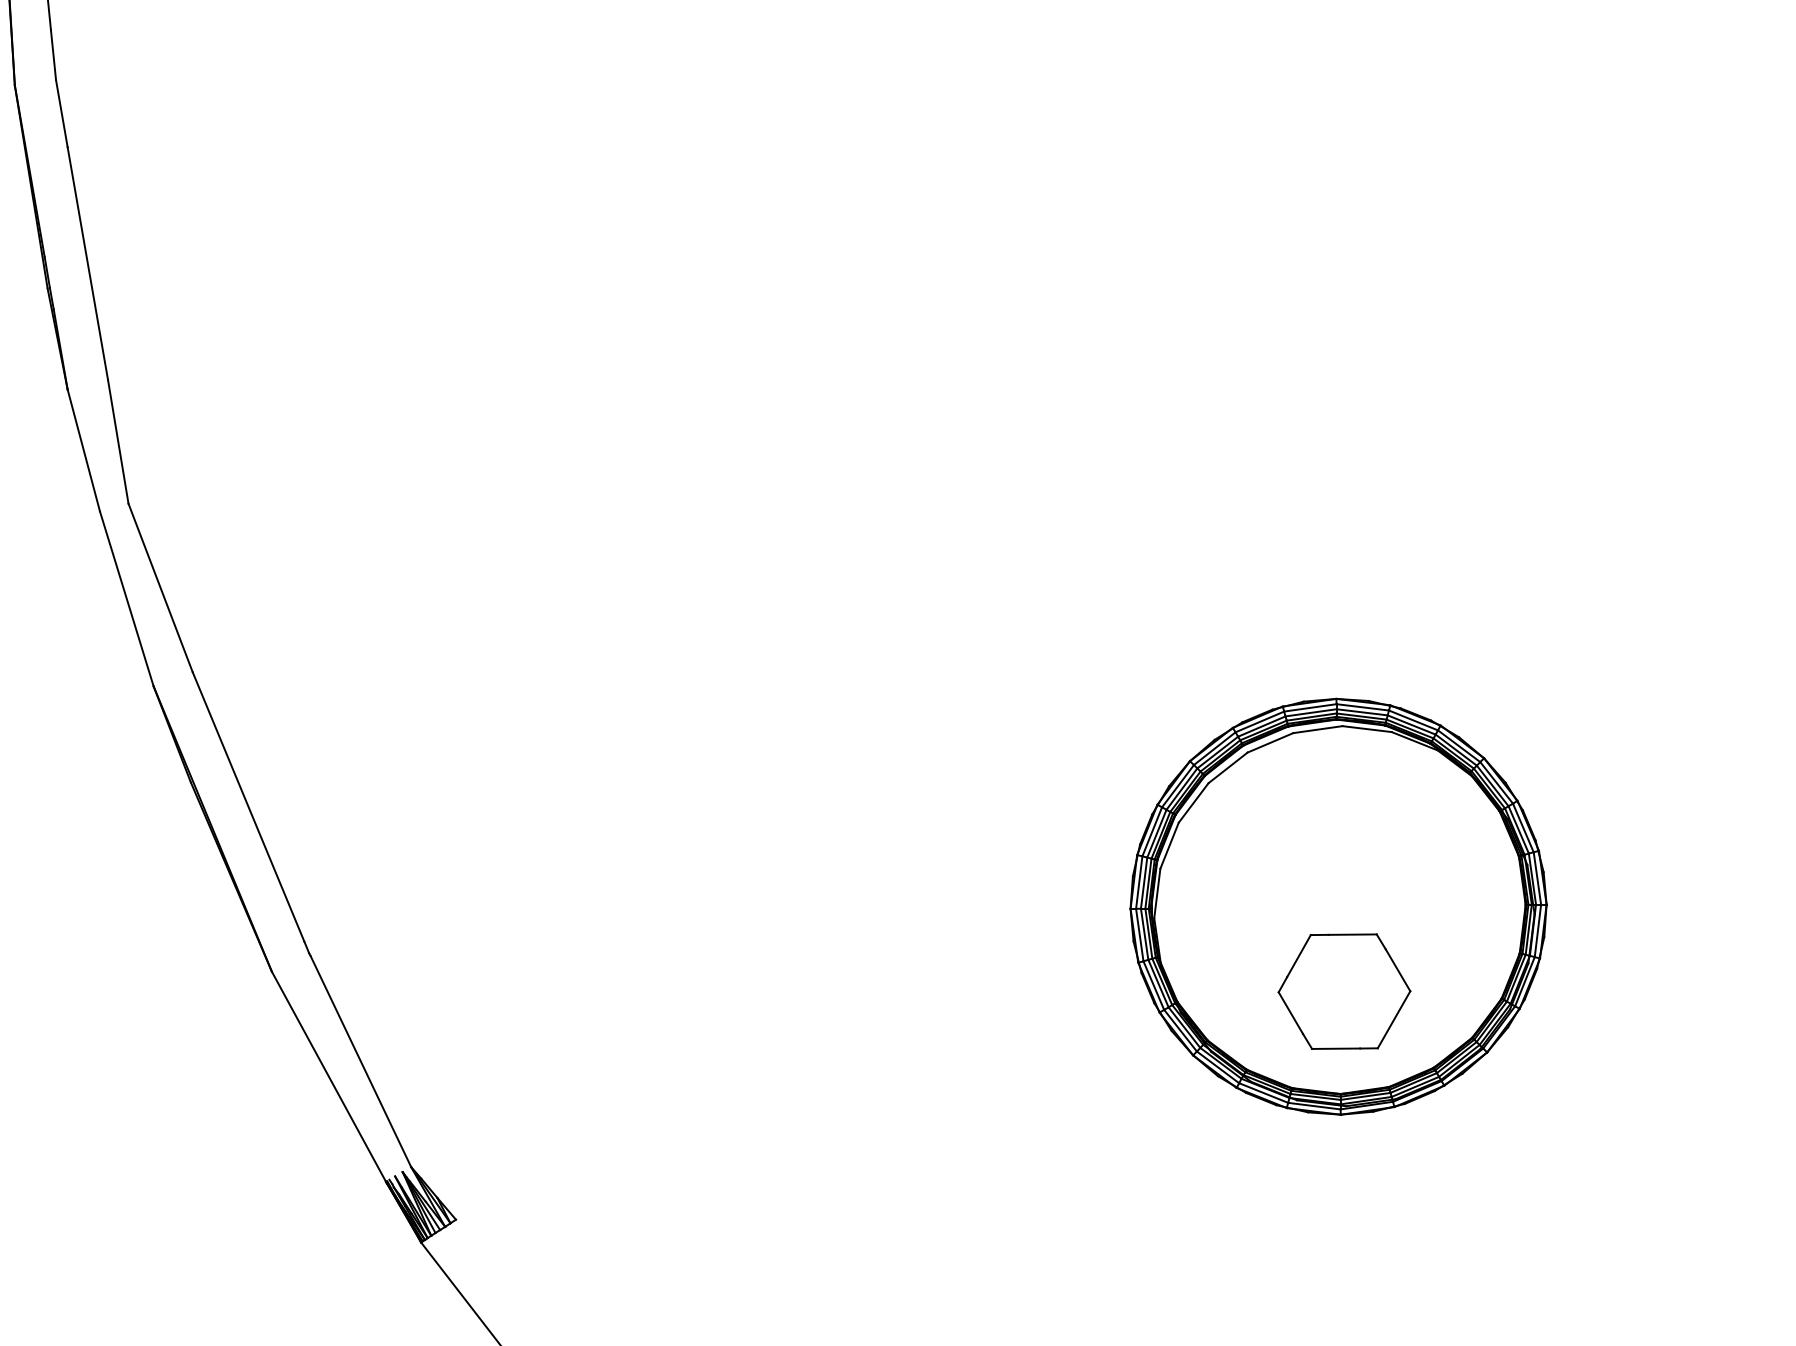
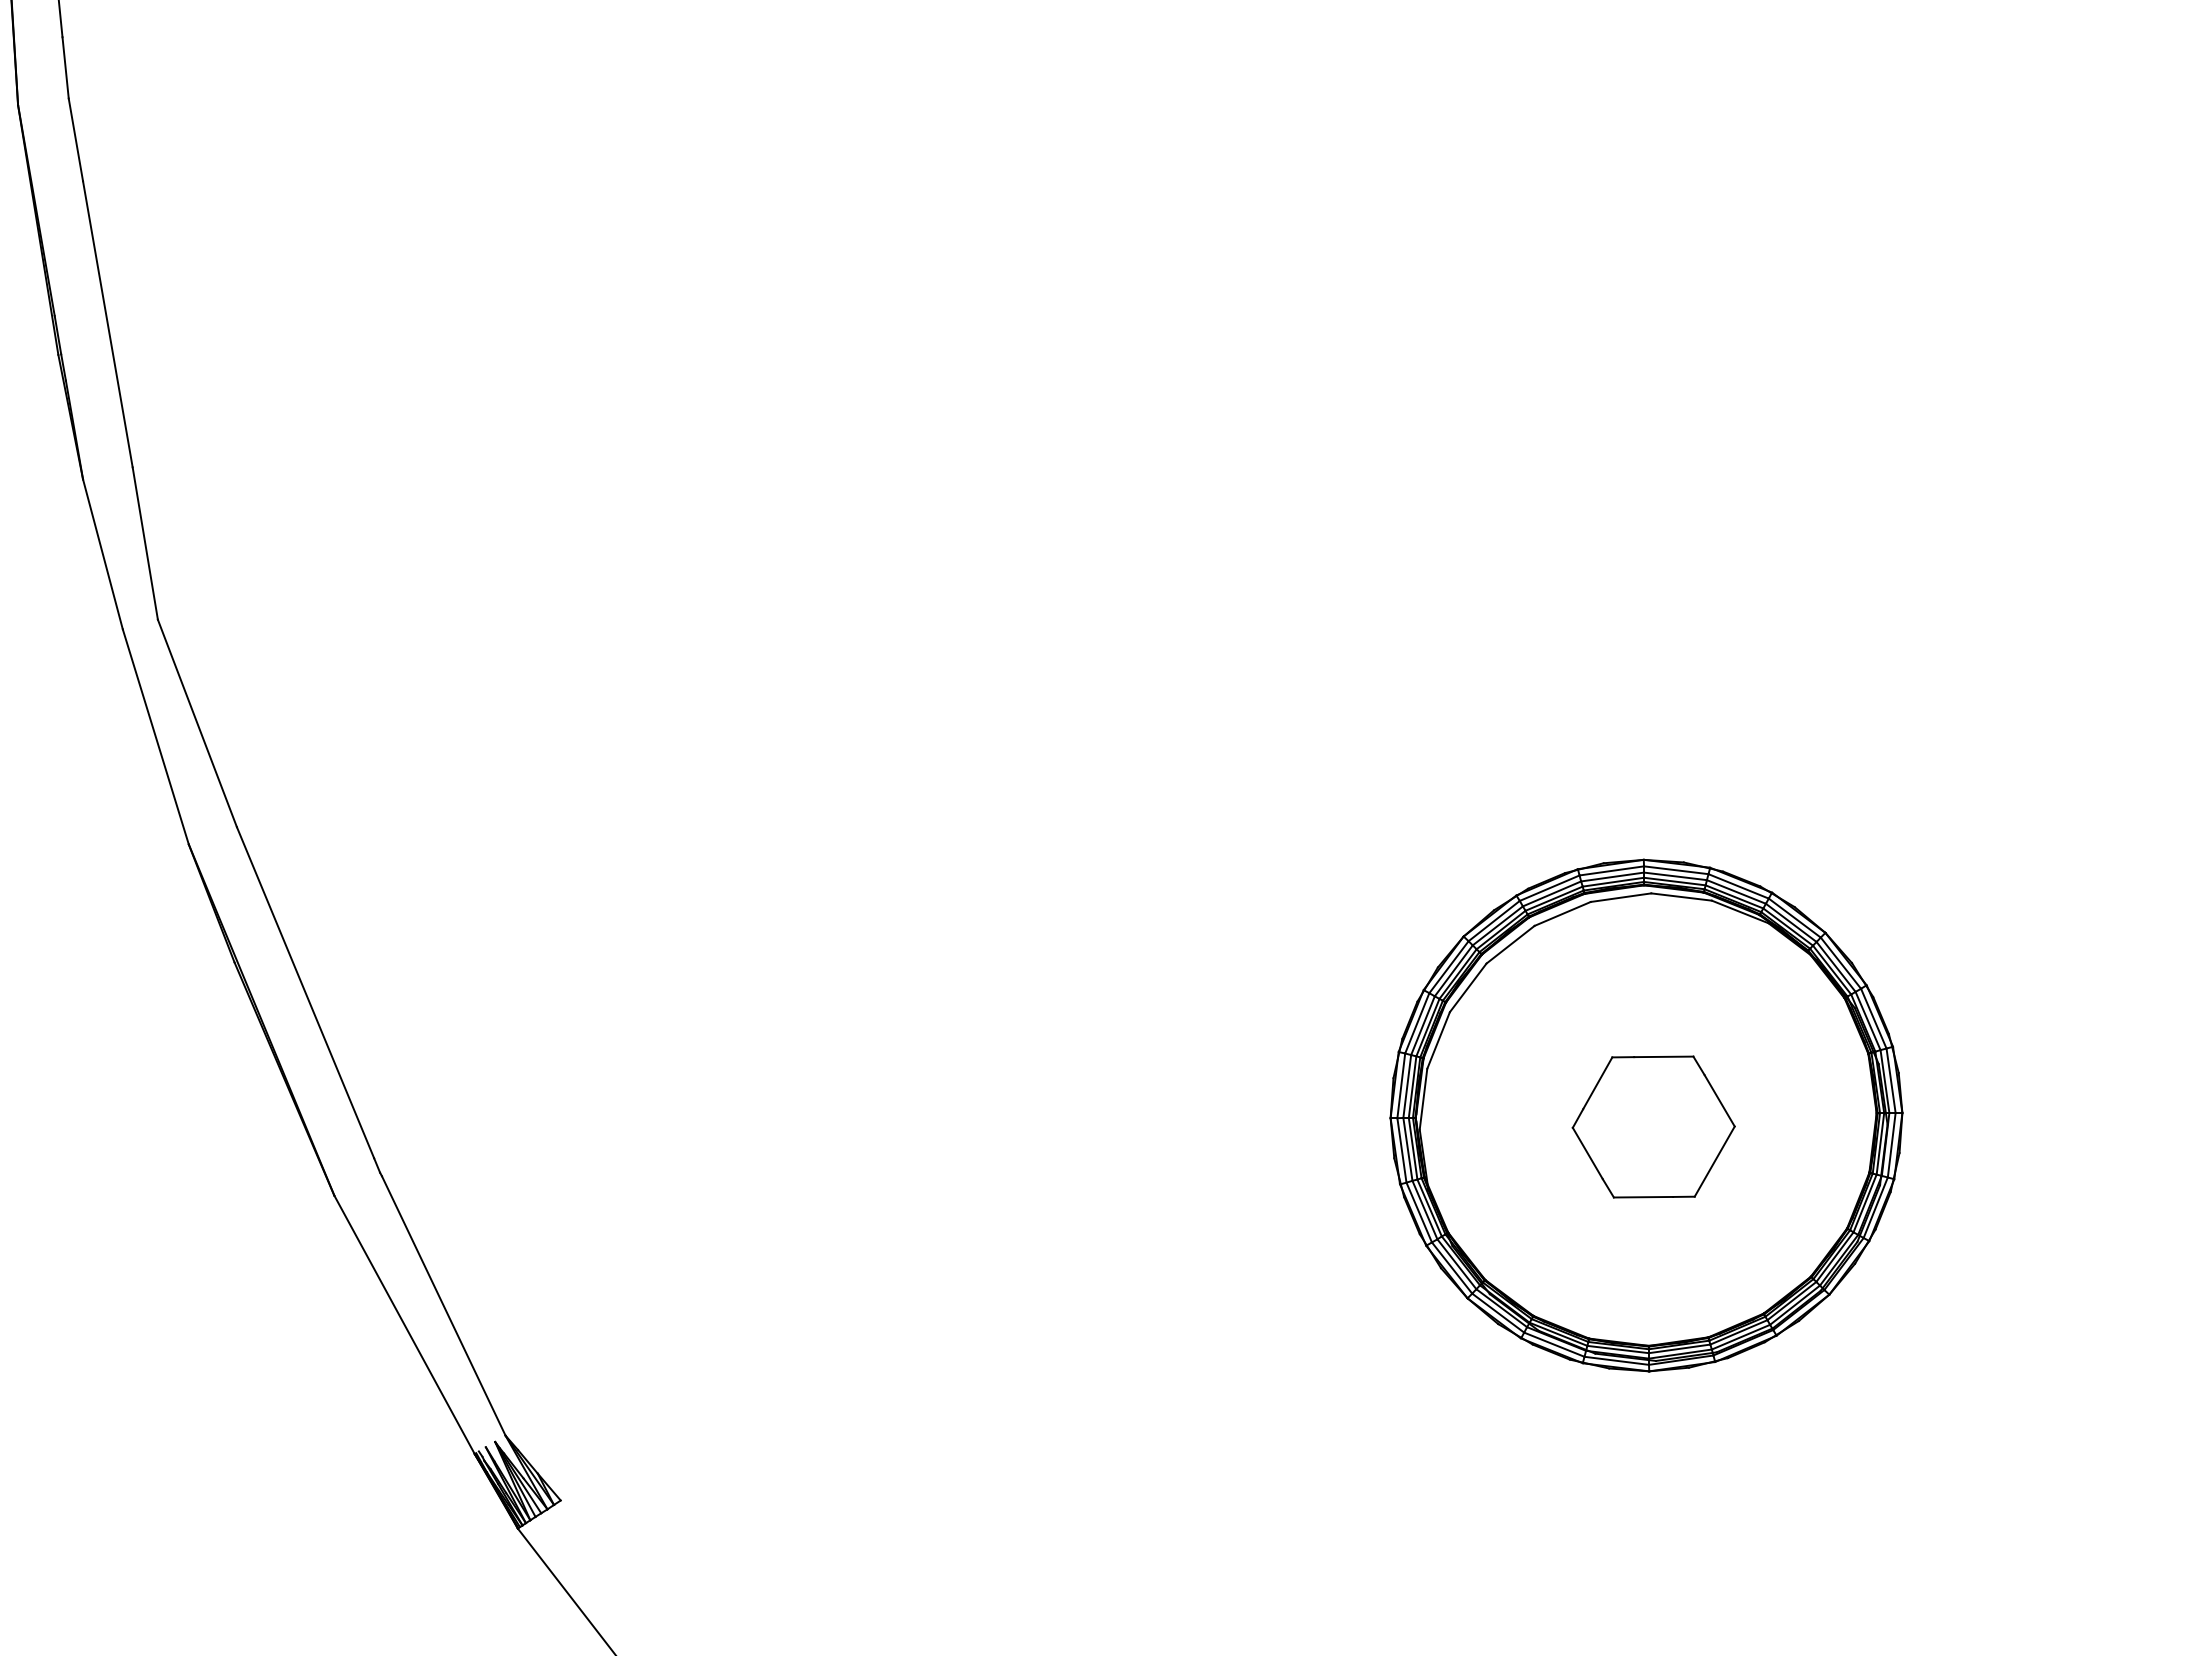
part: (1344, 991) -> (1653, 1126), moved

